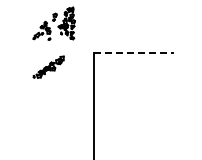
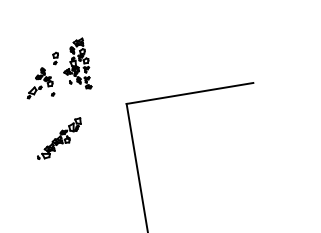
line: (134, 52) -> (190, 93), dashed -> solid

